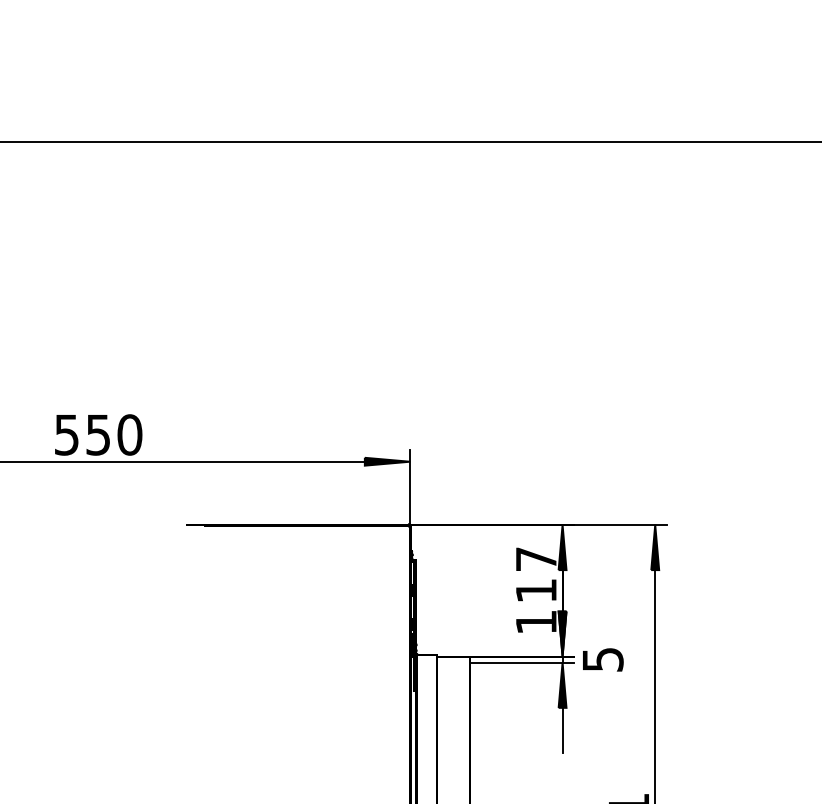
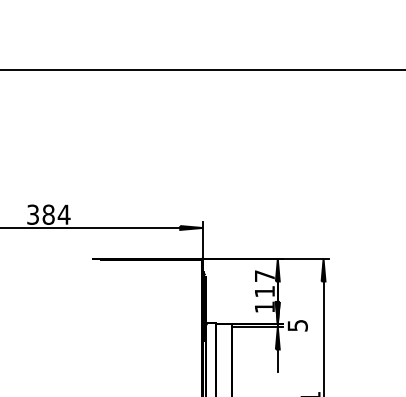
text: (98, 434) -> (48, 214), 550 -> 384

